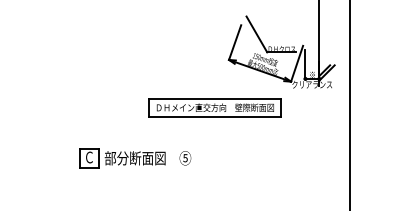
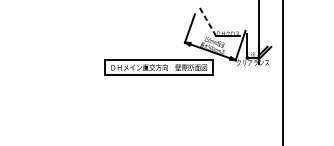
line: (256, 34) -> (207, 21), solid -> dashed
part: (214, 107) -> (158, 67), moved
part: (135, 158) -> (108, 122), removed

